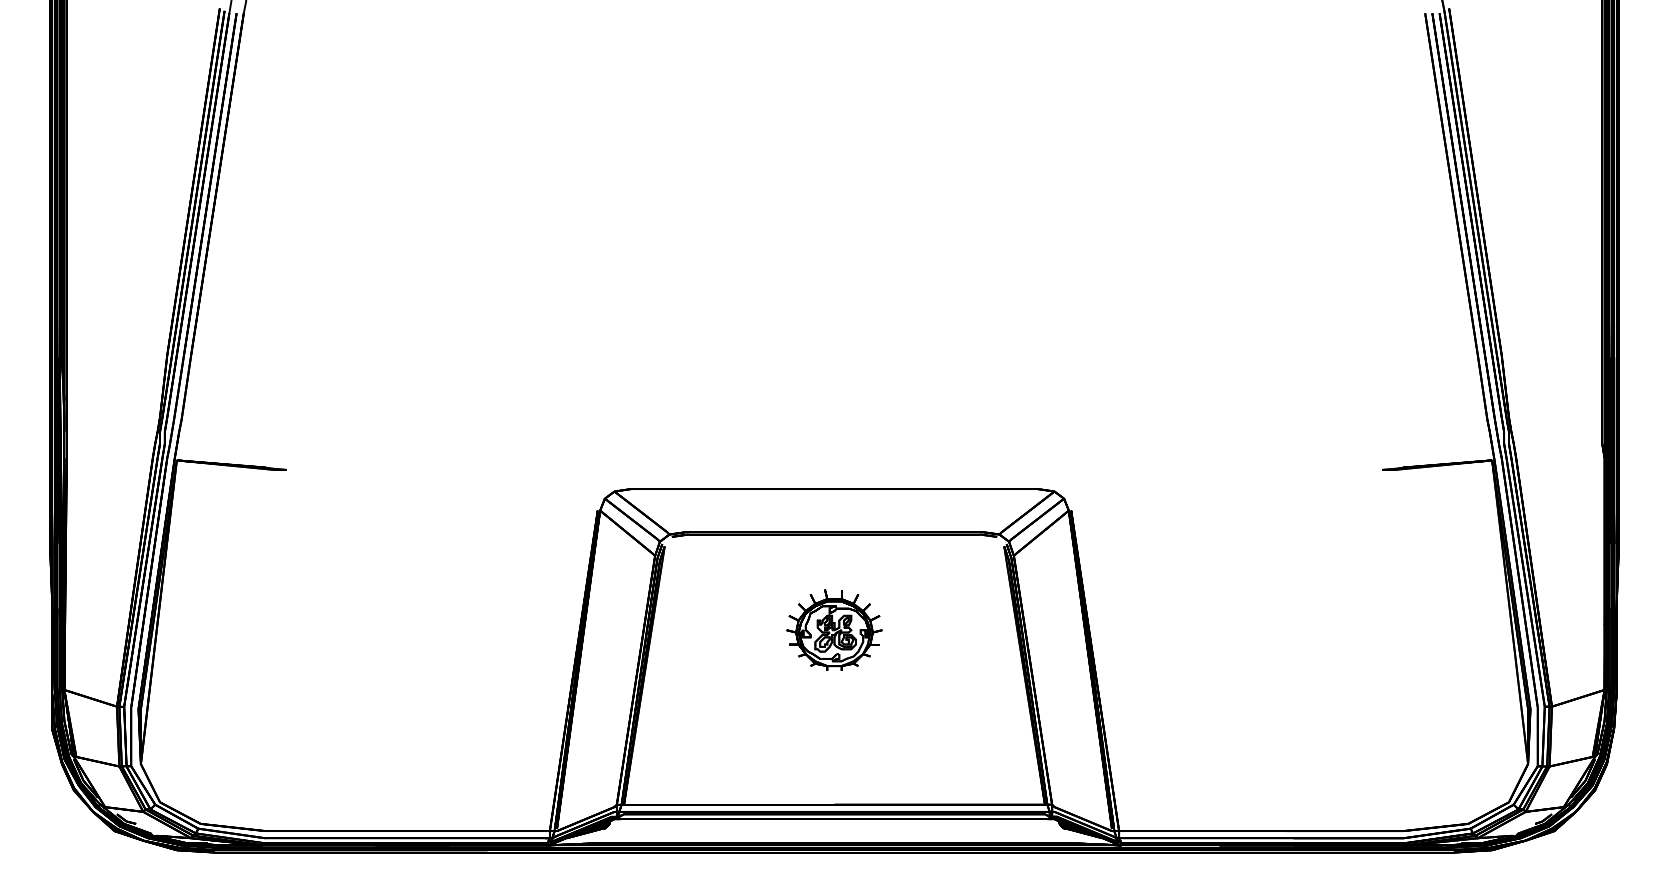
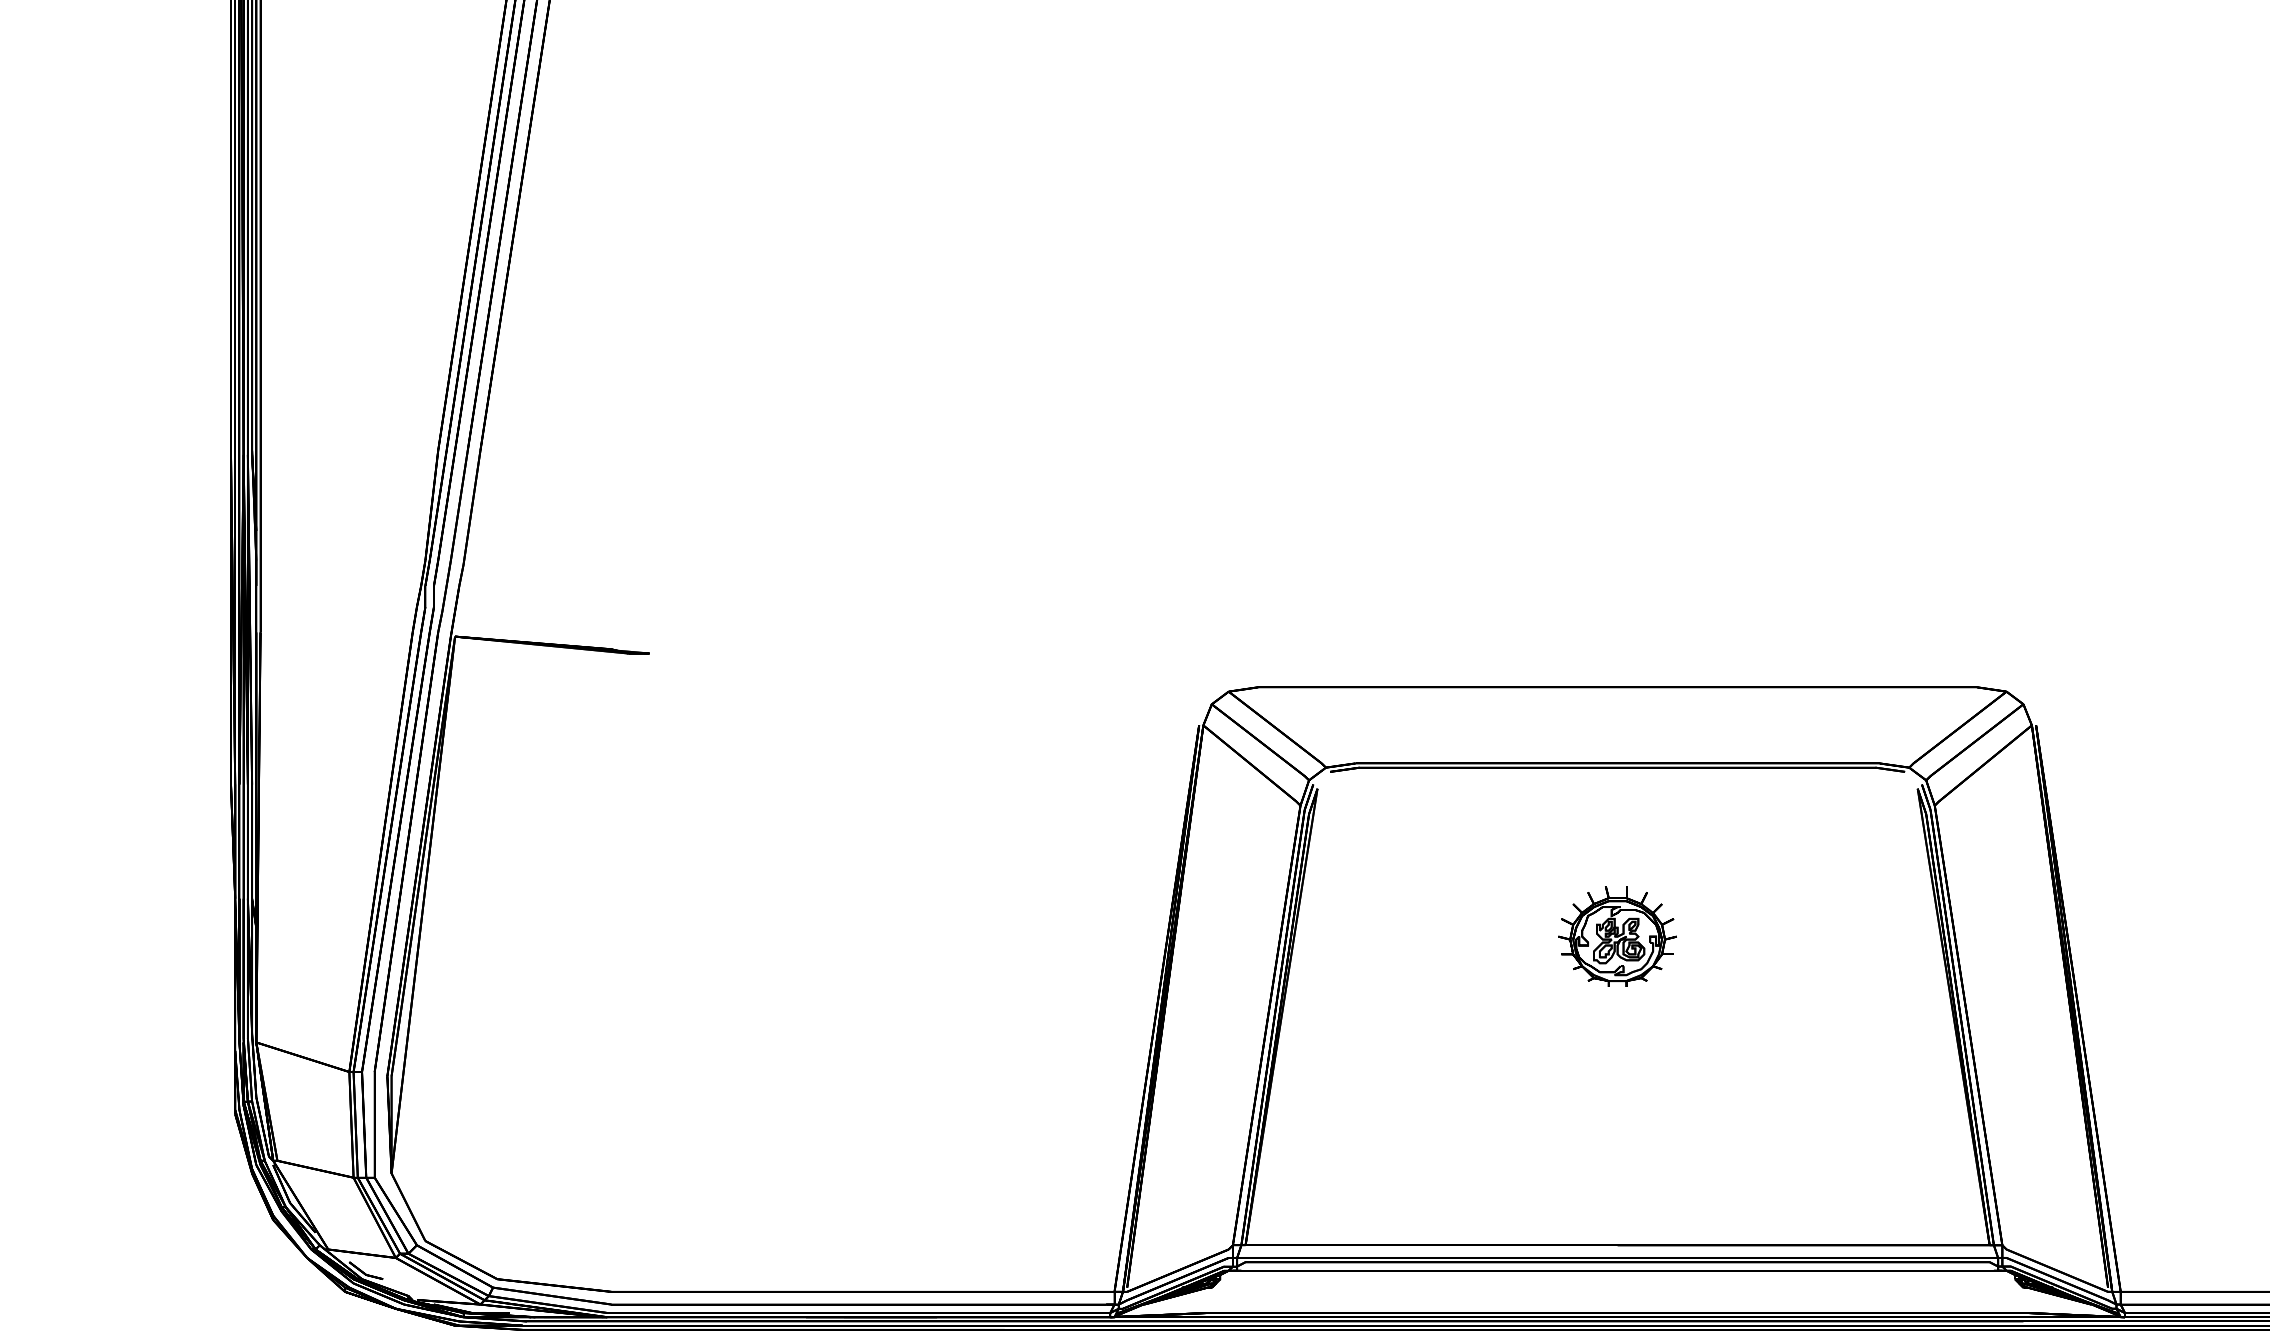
part: (834, 629) -> (1617, 935), size x0.7

